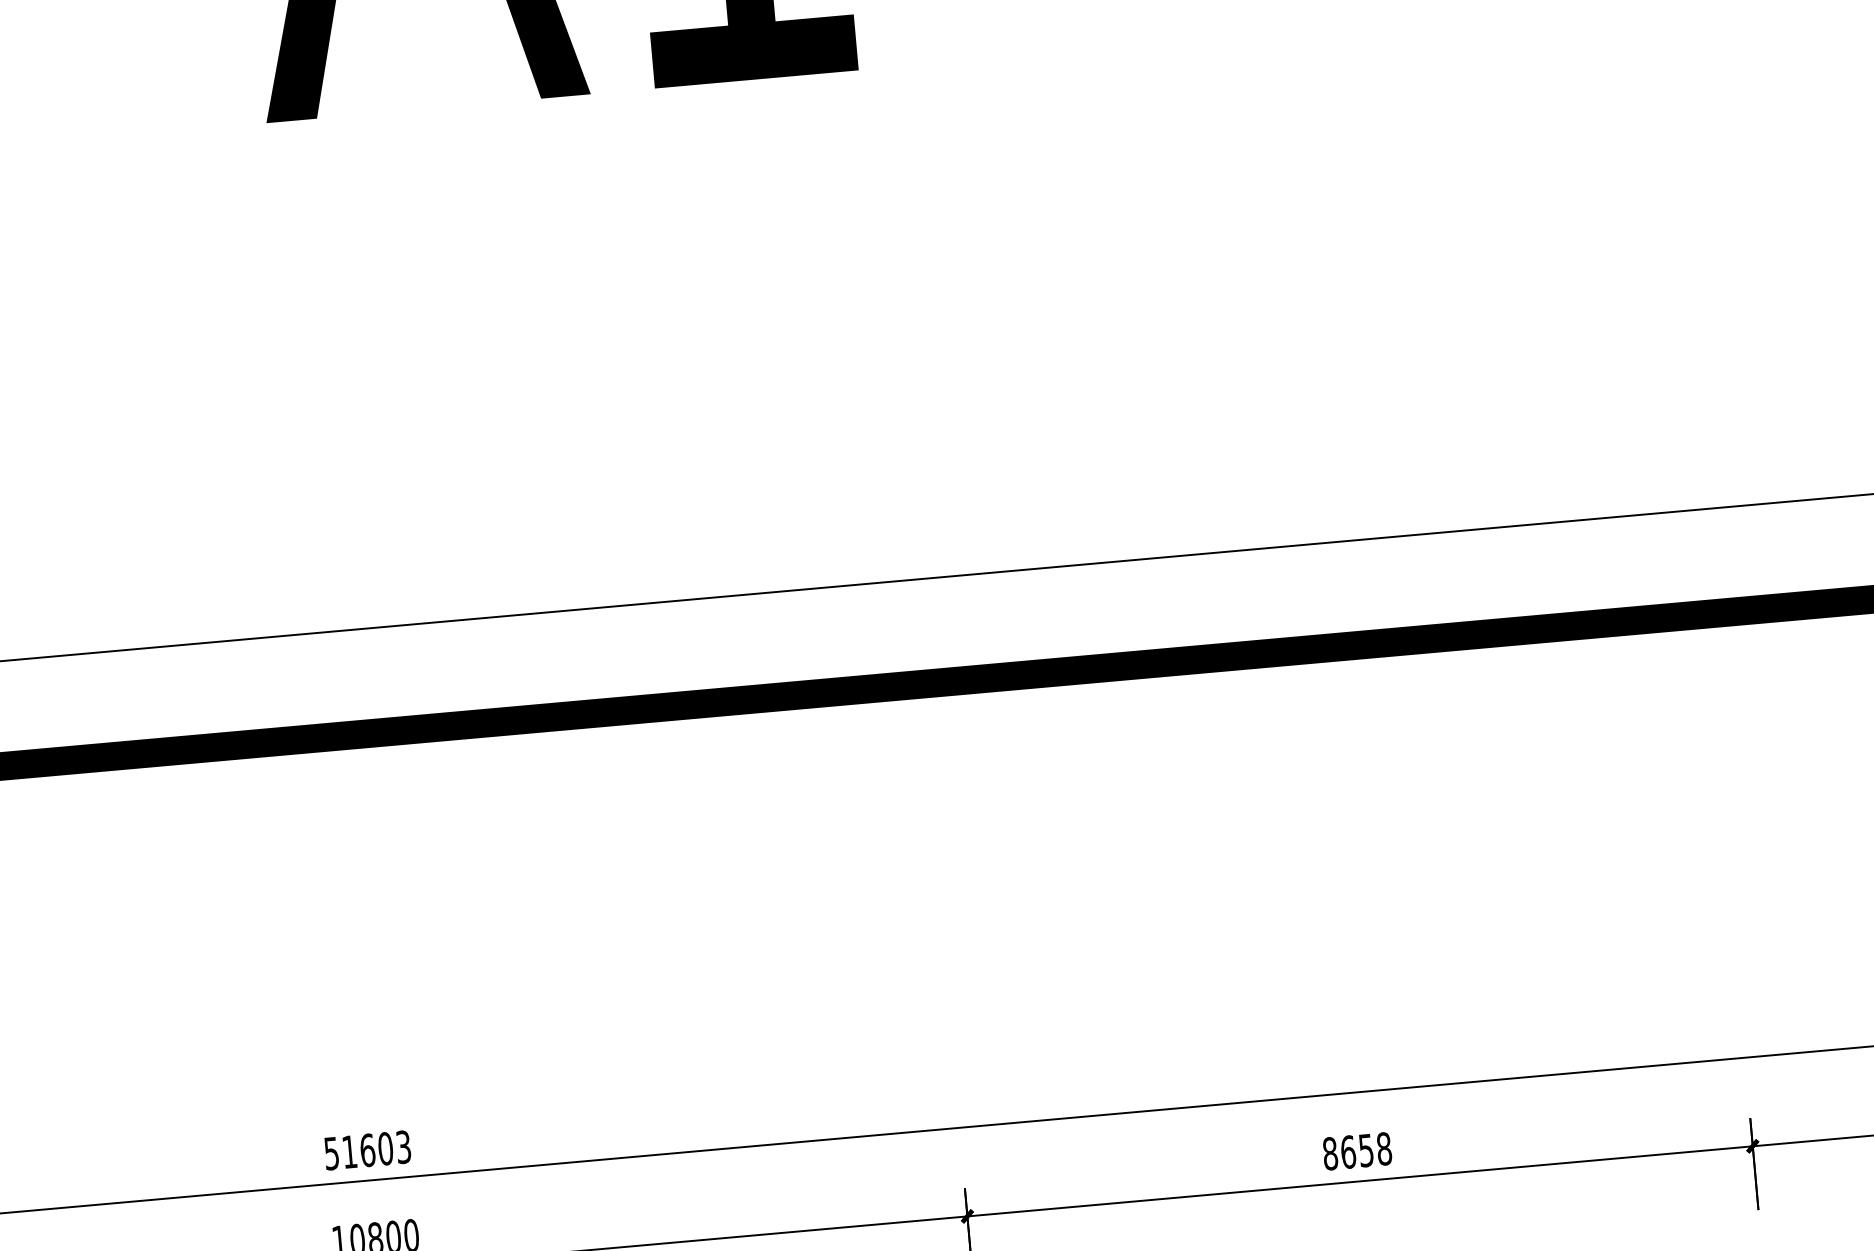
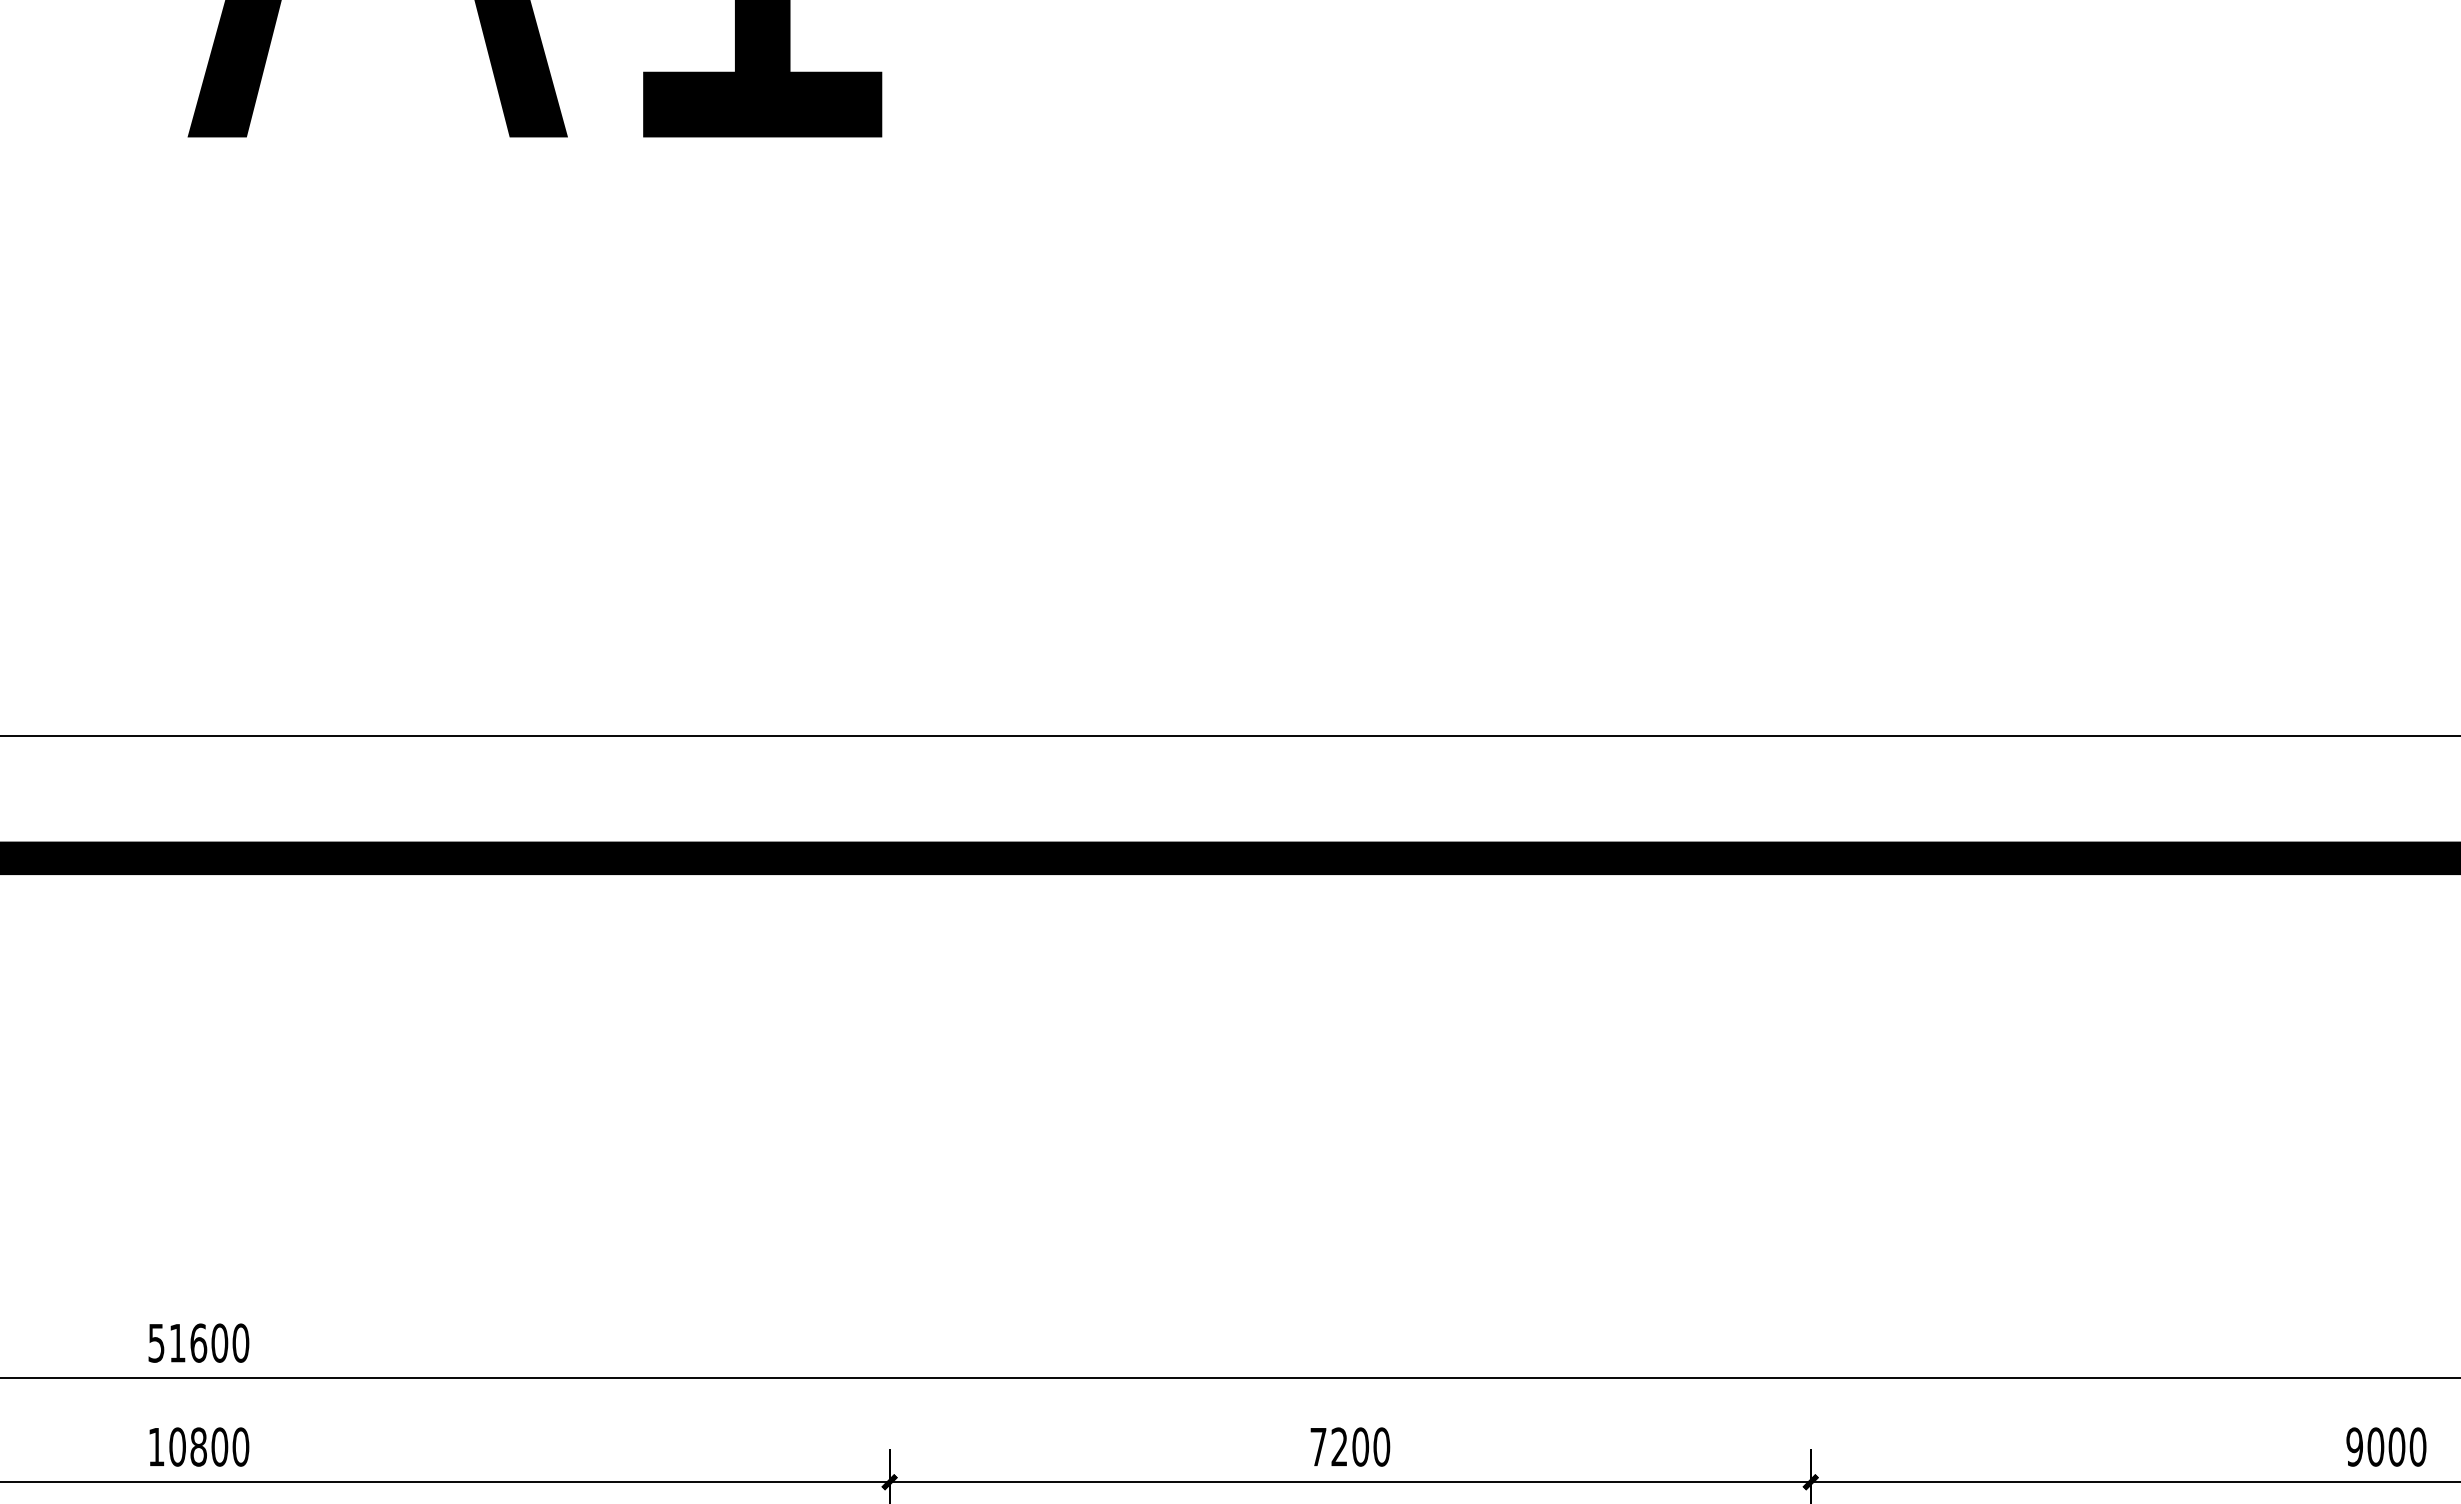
text: (403, 1146) -> (240, 1342), 51603 -> 51600
text: (1357, 1150) -> (1350, 1446), 8658 -> 7200

